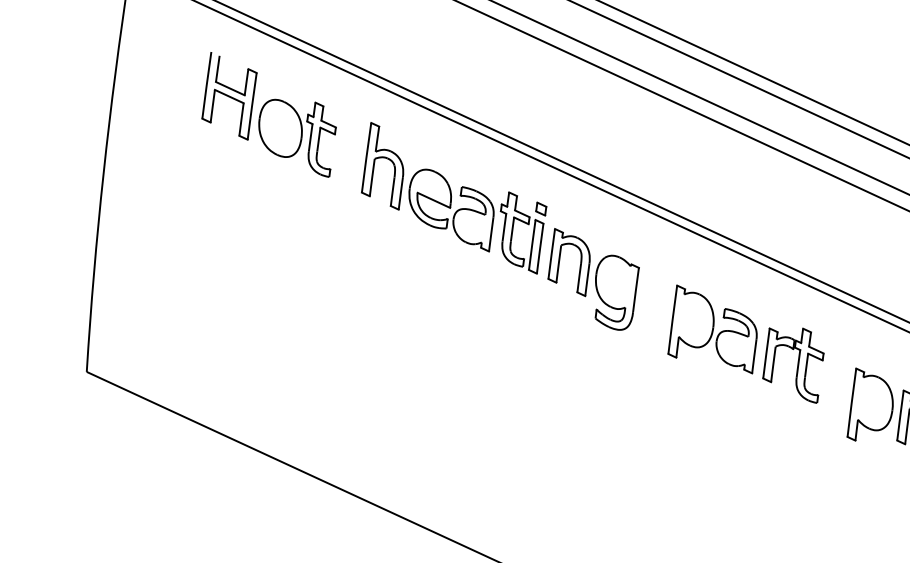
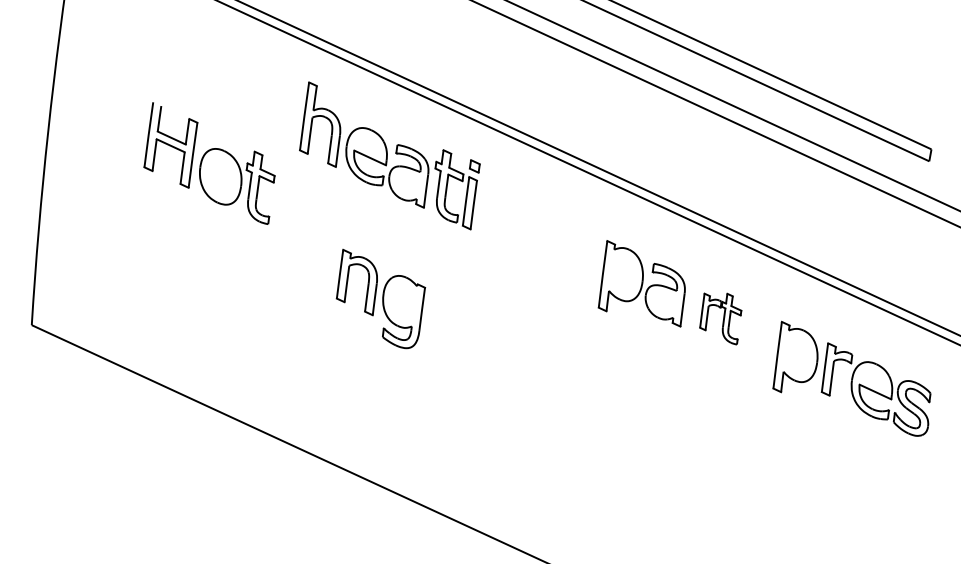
part: (269, 114) -> (209, 163), moved
part: (593, 278) -> (380, 298), moved
part: (793, 365) -> (720, 318), size x0.7

